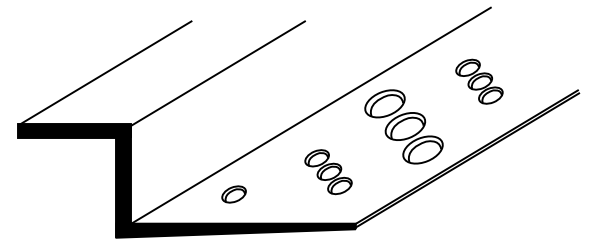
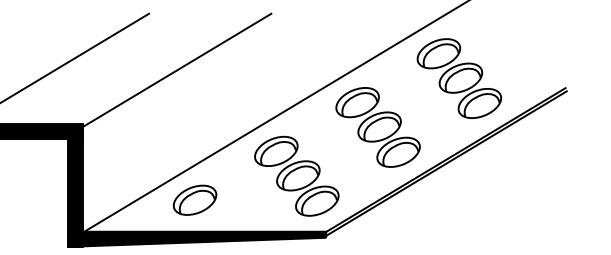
part: (479, 81) -> (459, 78), size x1.67
part: (328, 171) -> (296, 175), size x1.67
part: (233, 194) -> (194, 200), size x1.67

